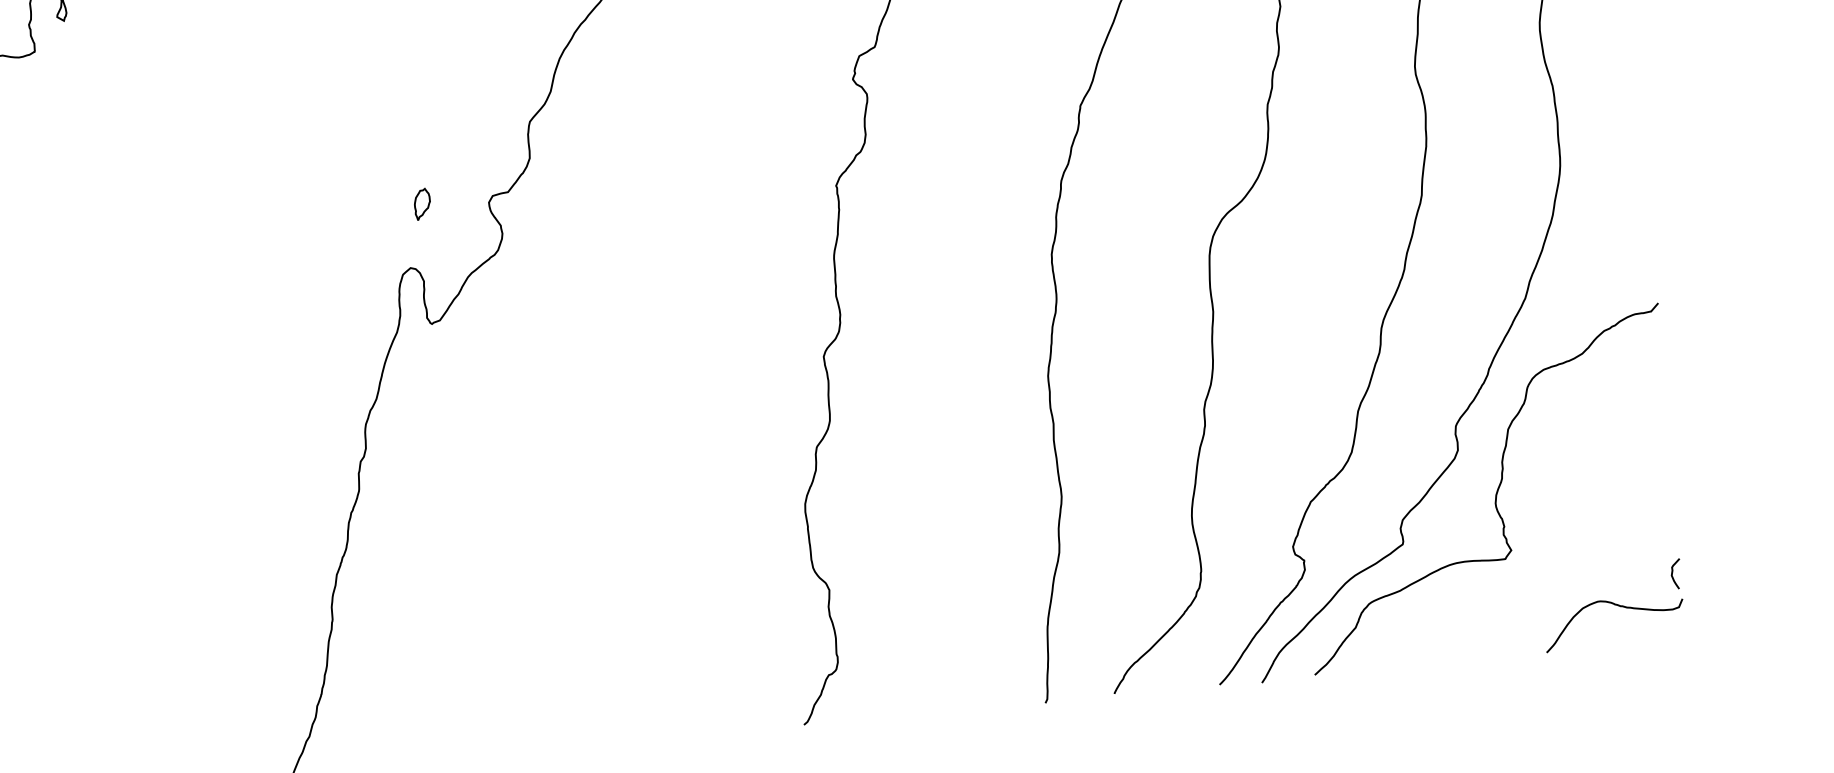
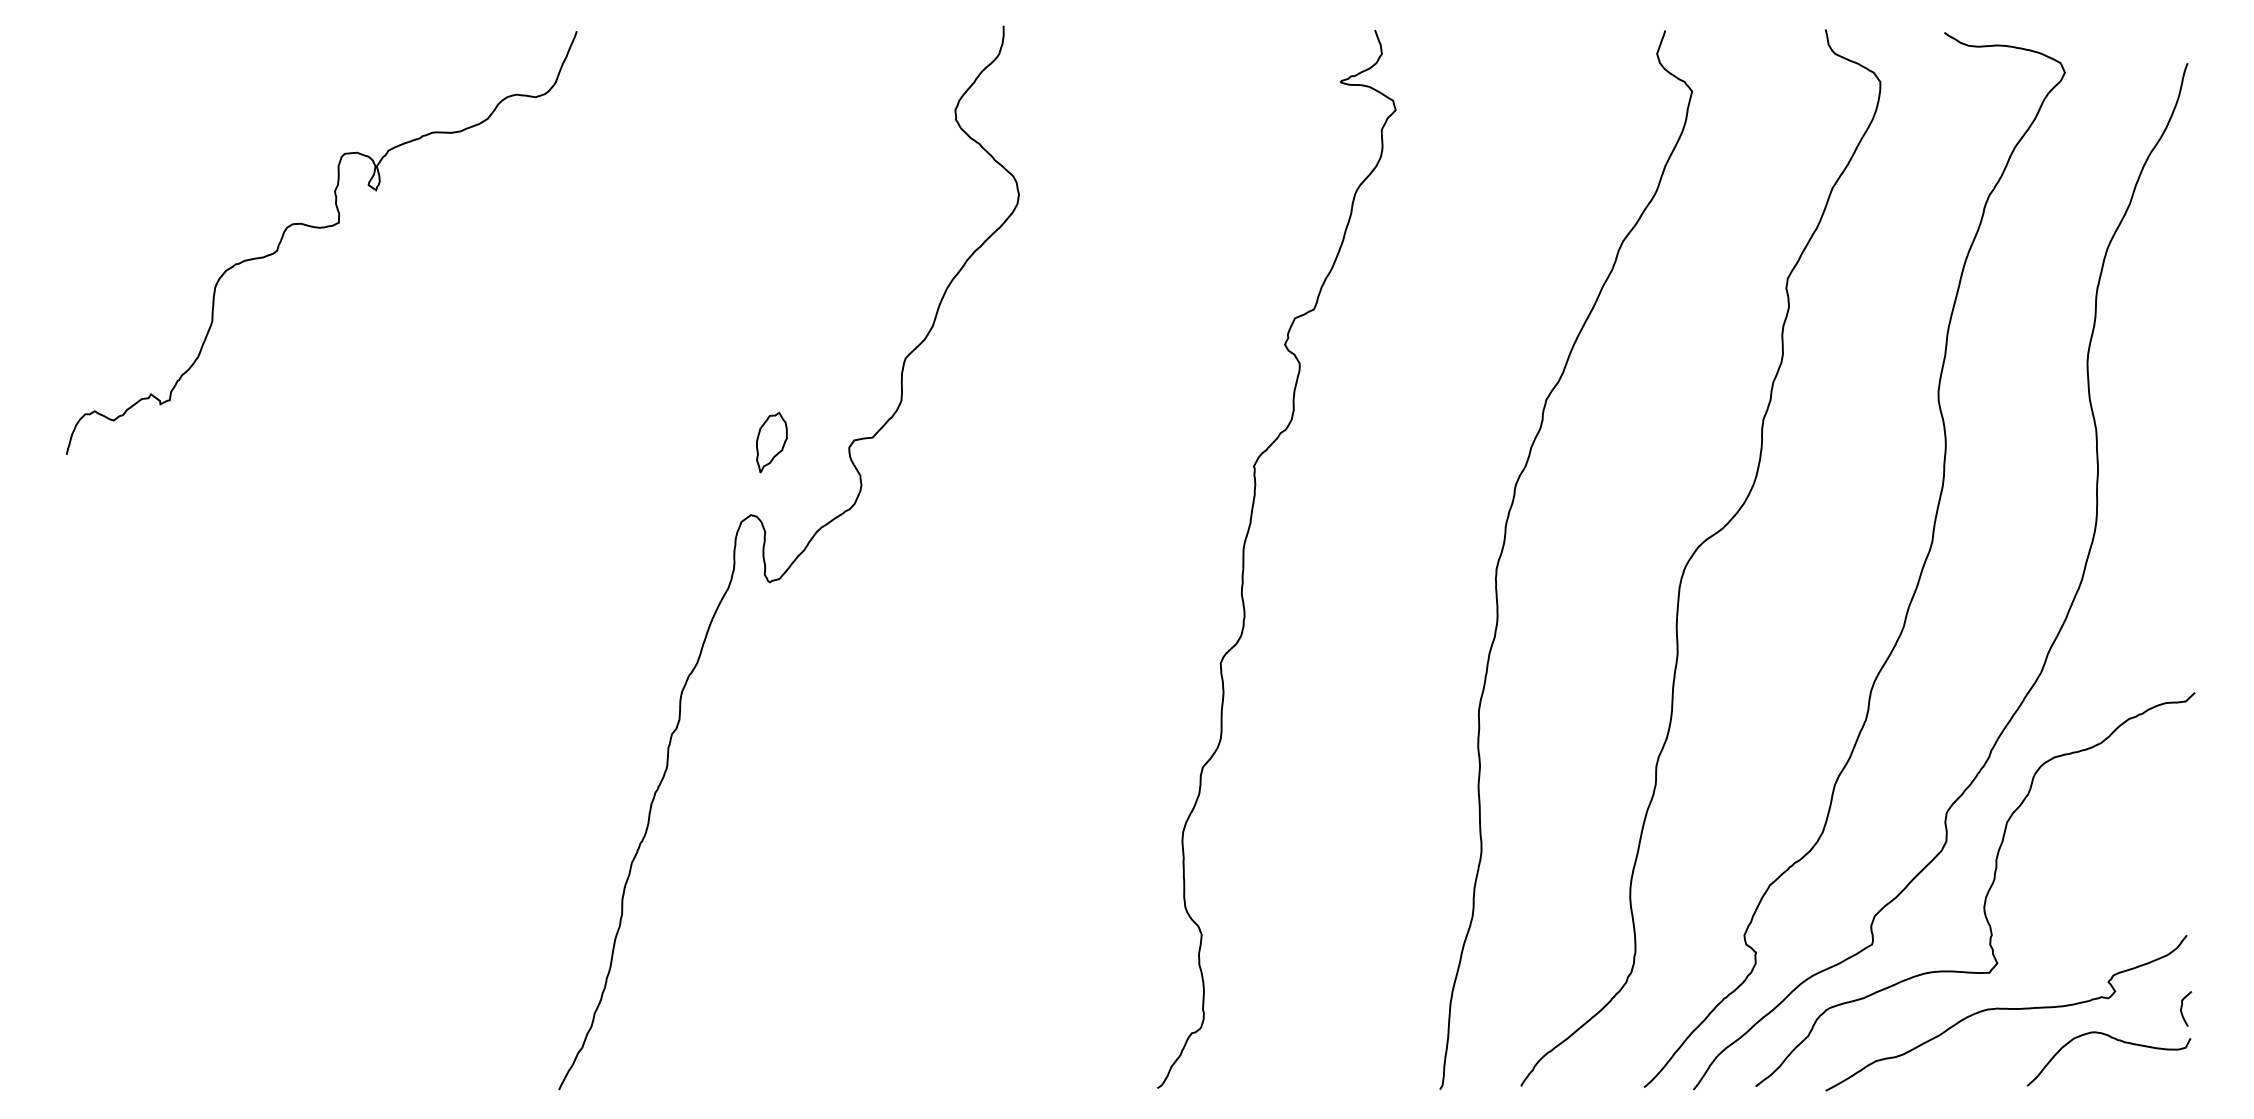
part: (422, 204) -> (771, 442), size x1.67
curve: (1522, 589) -> (2006, 1009), added

